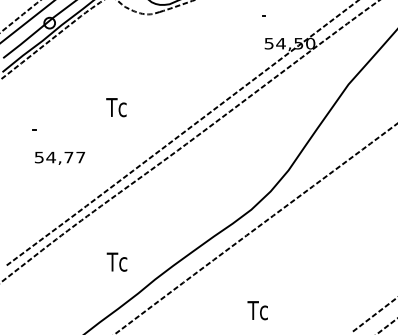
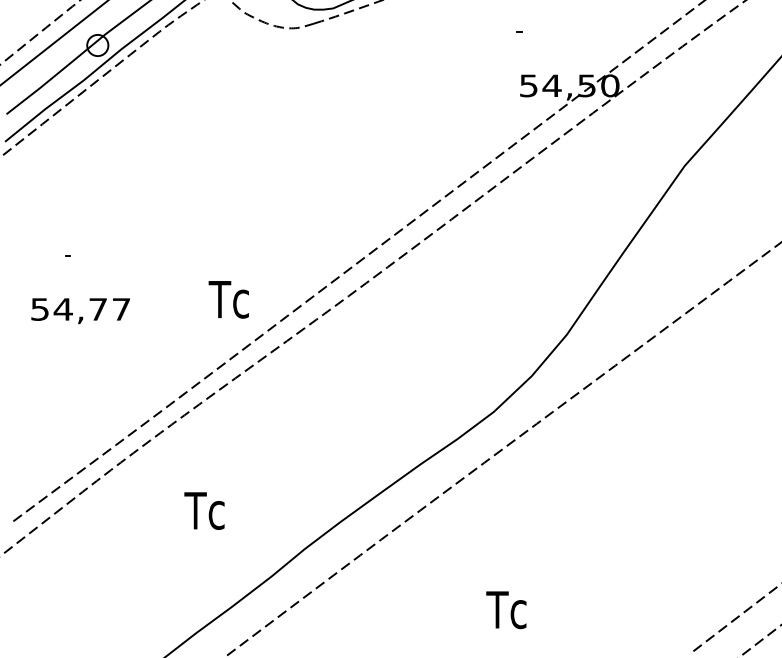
text: (116, 107) -> (228, 299), moved
text: (60, 158) -> (81, 311), moved
text: (116, 261) -> (203, 509), moved

